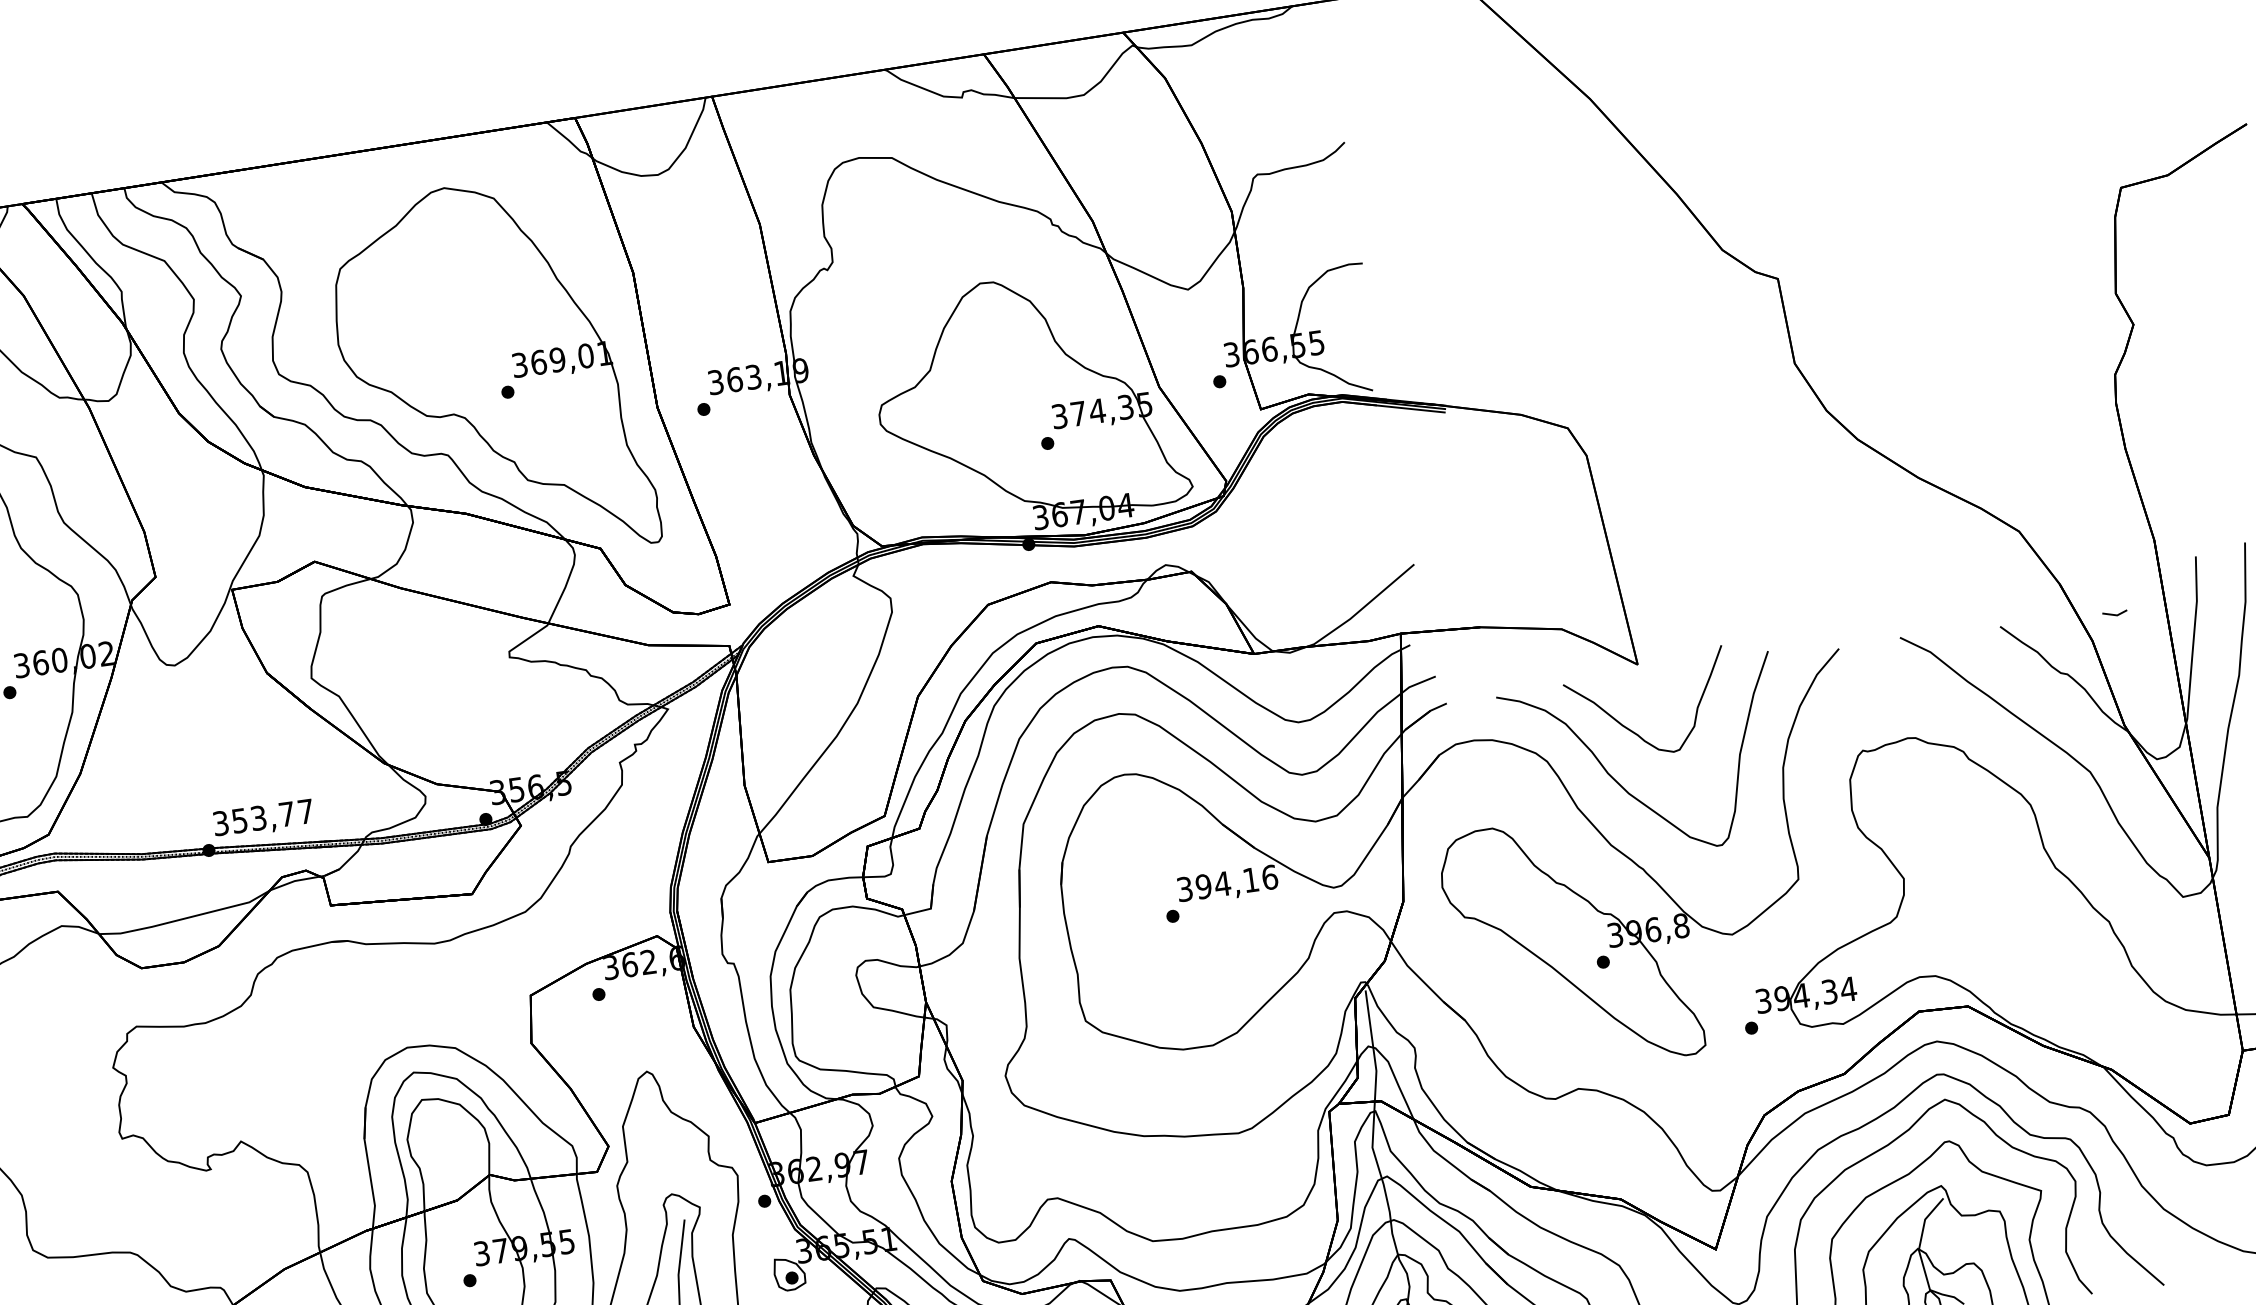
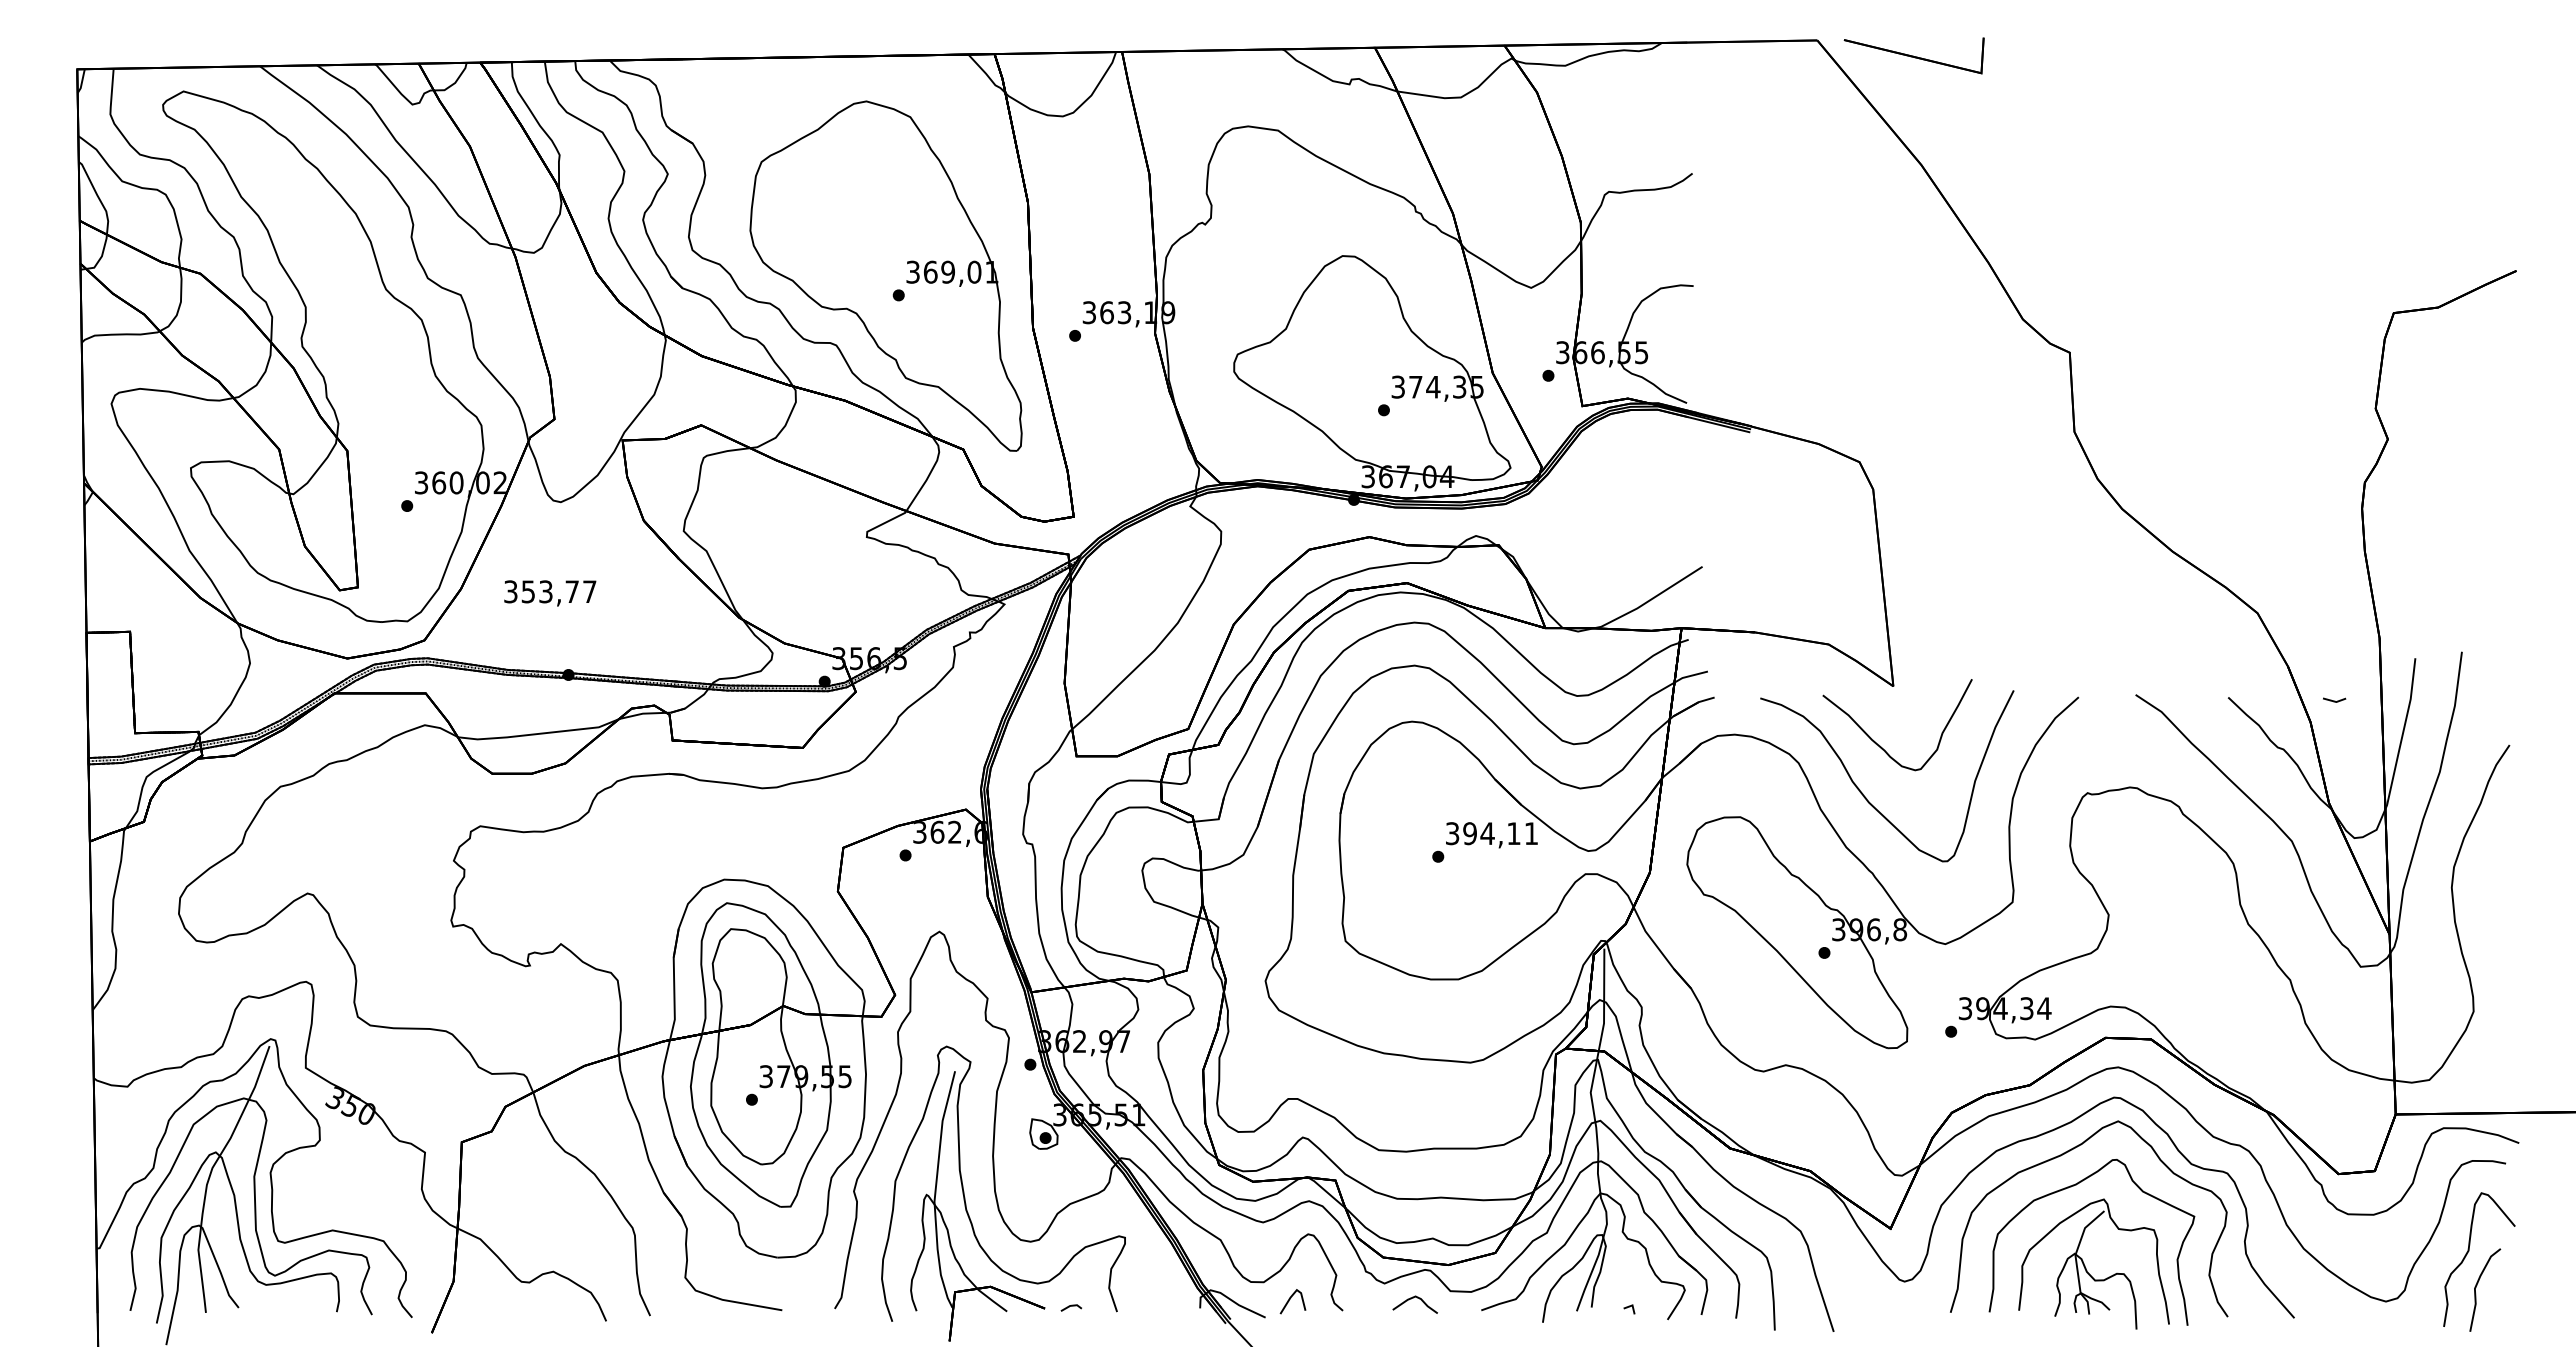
text: (263, 819) -> (550, 593), moved
text: (1269, 877) -> (1531, 833), 394,16 -> 394,11

